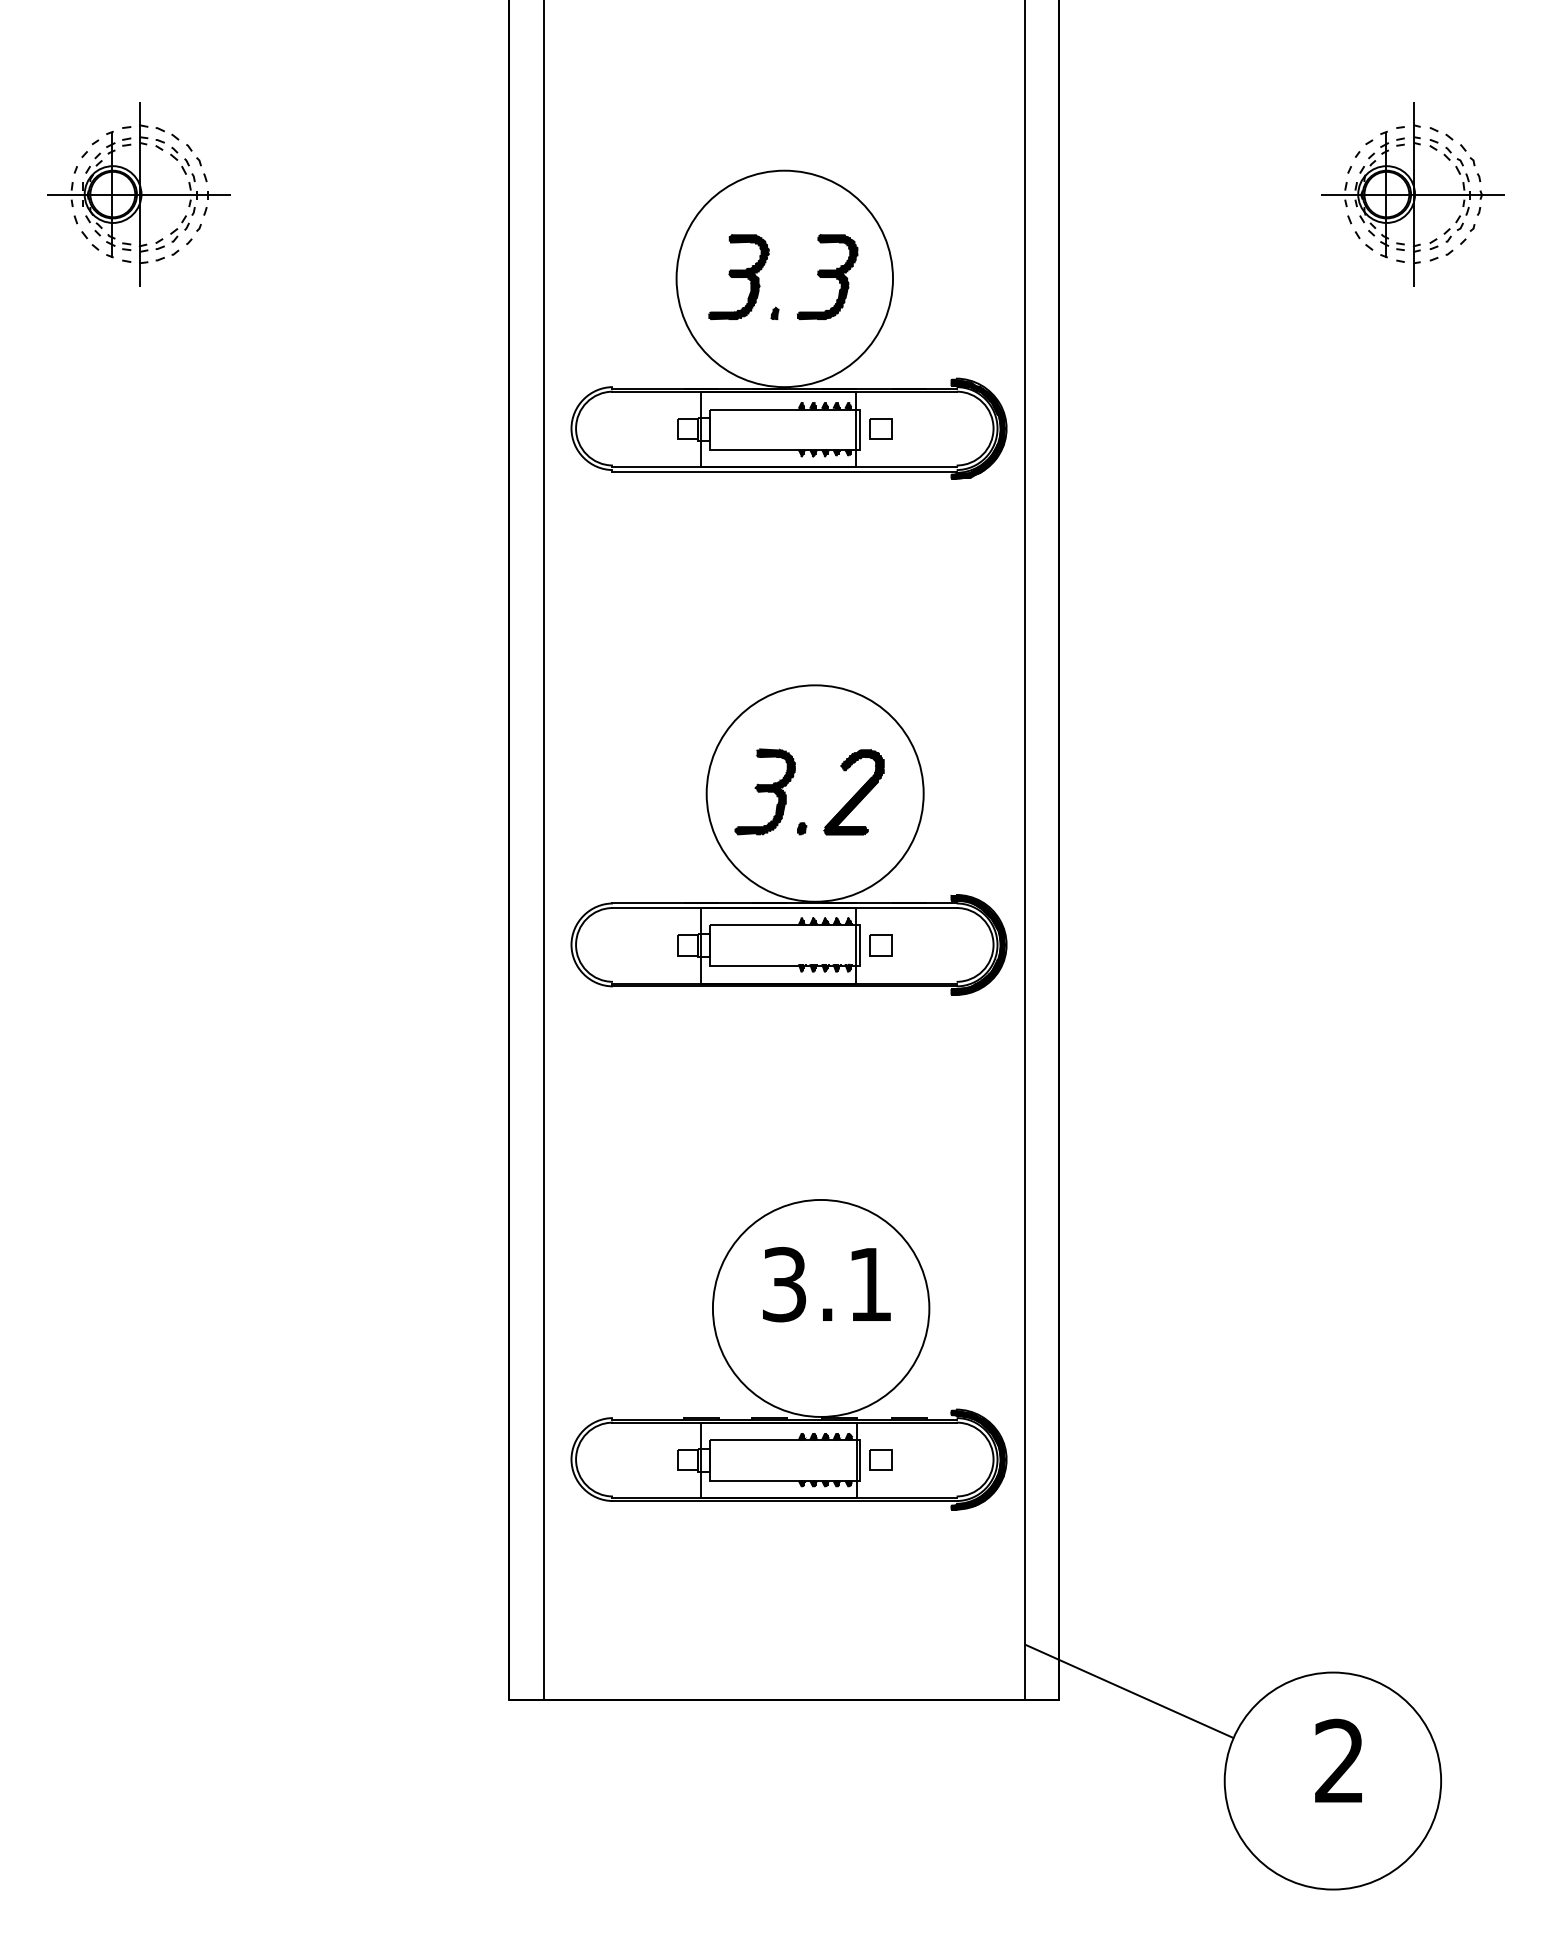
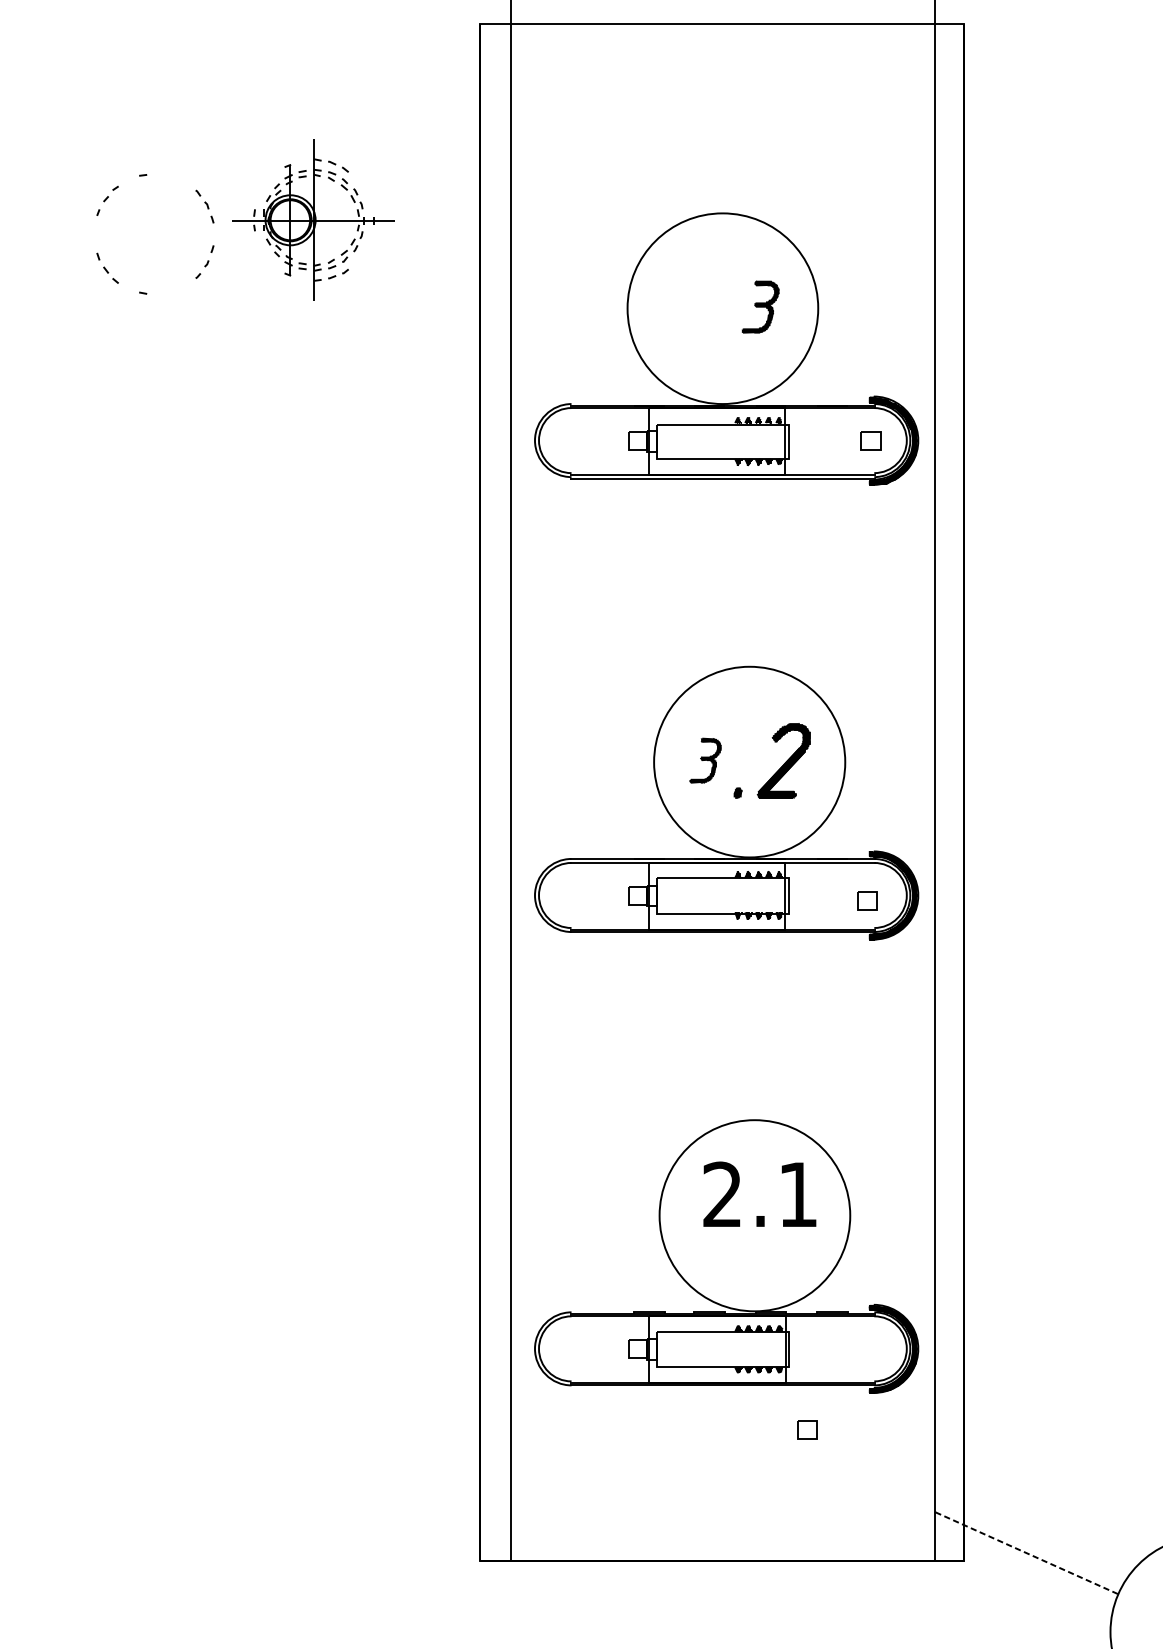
part: (138, 194) -> (312, 220), moved
fill: (738, 276) -> (682, 306), removed
part: (827, 276) -> (760, 306), size x0.7
fill: (774, 313) -> (713, 339), removed
part: (880, 428) -> (870, 440), moved
part: (764, 791) -> (705, 760), size x0.6
part: (880, 945) -> (867, 901), moved
text: (784, 1284) -> (722, 1194), 3.1 -> 2.1
part: (880, 1459) -> (807, 1428), moved
line: (1128, 1690) -> (1025, 1552), solid -> dashed

